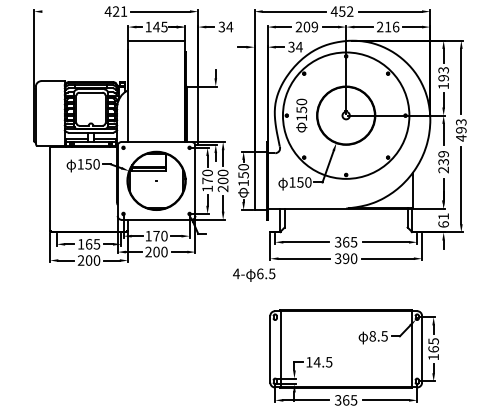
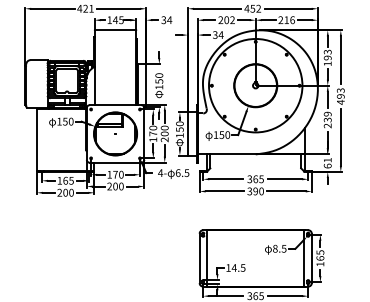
line: (71, 11) -> (52, 8), added
text: (314, 27) -> (232, 20), 209 -> 202
text: (301, 115) -> (159, 85), moved
text: (254, 274) -> (173, 173), moved

